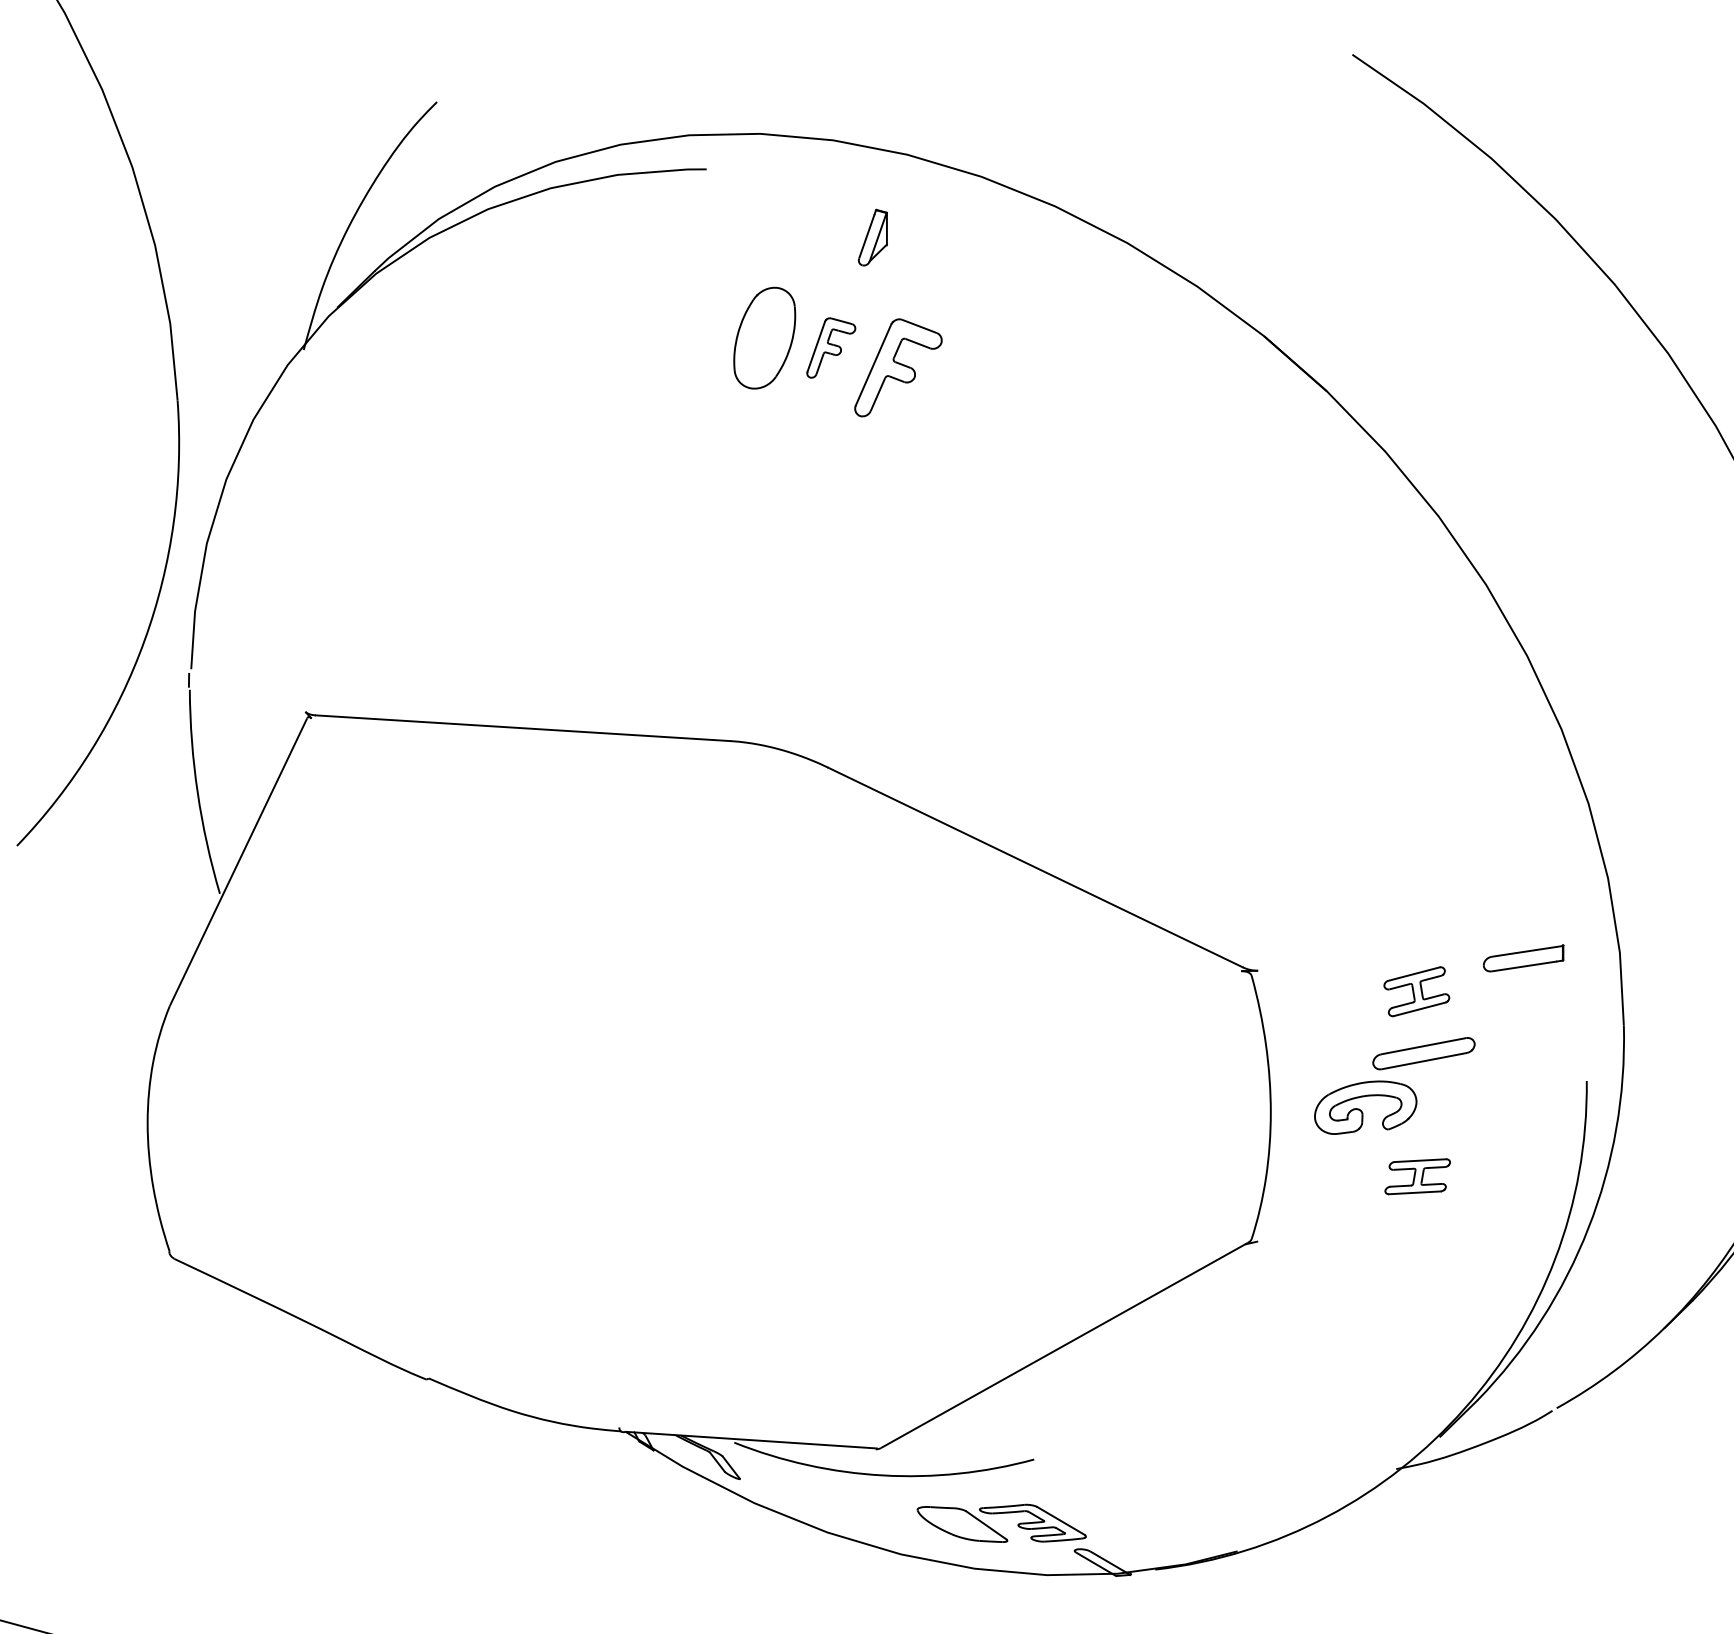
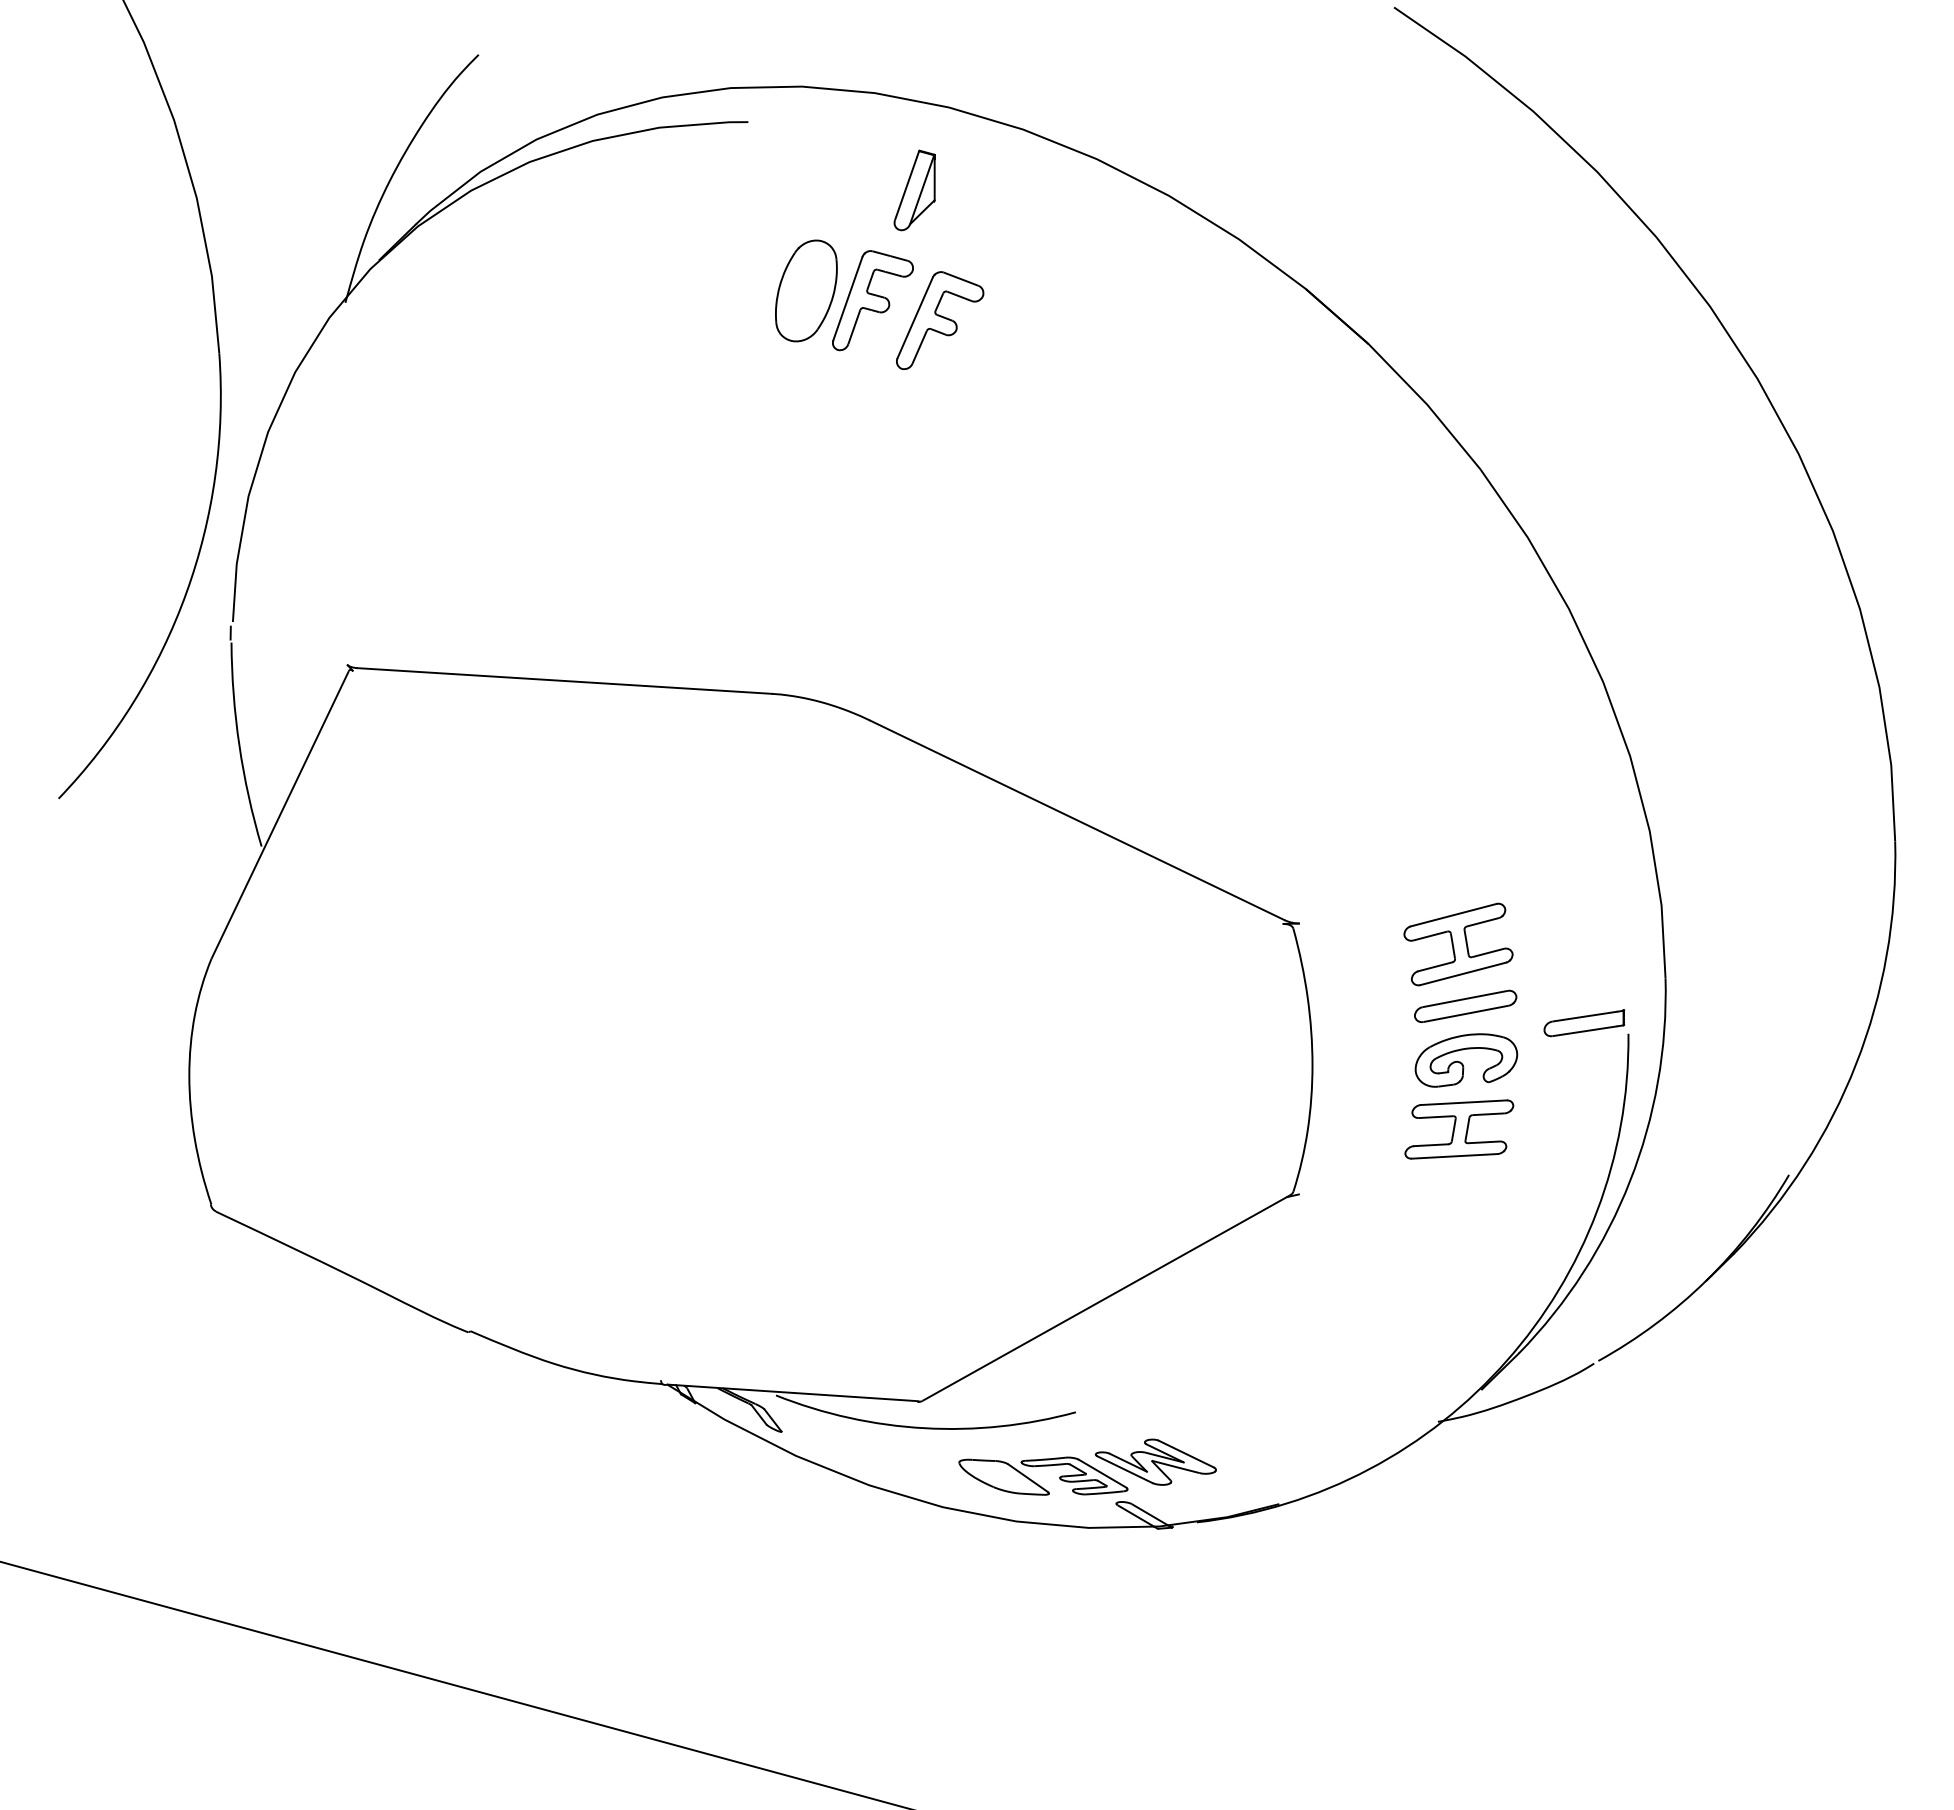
part: (872, 237) -> (914, 190), size x1.43
part: (830, 347) -> (872, 300), size x1.67
part: (1523, 958) -> (1584, 1023), moved
part: (1416, 991) -> (1458, 944), size x1.67
part: (1365, 1107) -> (1466, 1060), moved
part: (1417, 1176) -> (1459, 1129), size x1.67
part: (1113, 1508) -> (1155, 1461), added

